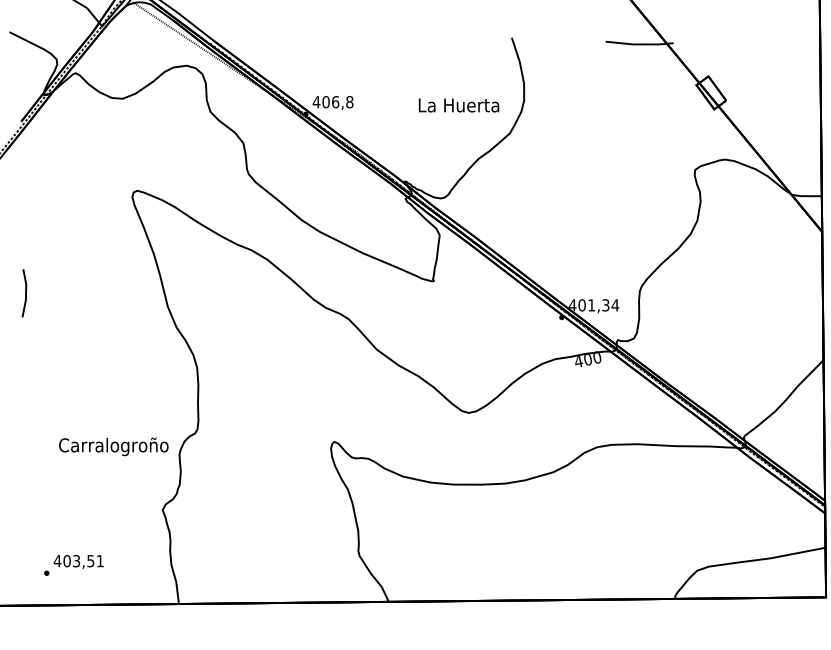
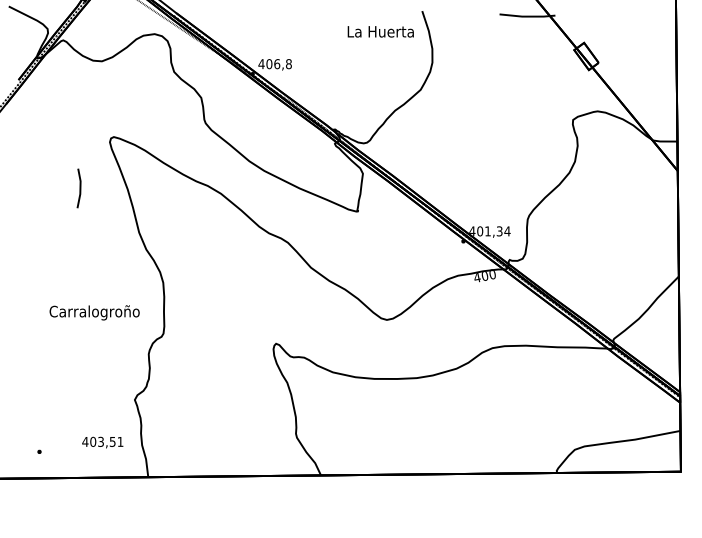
text: (458, 105) -> (380, 31), moved
line: (24, 293) -> (79, 188), moved
text: (113, 446) -> (94, 312), moved
text: (78, 561) -> (102, 442), moved

